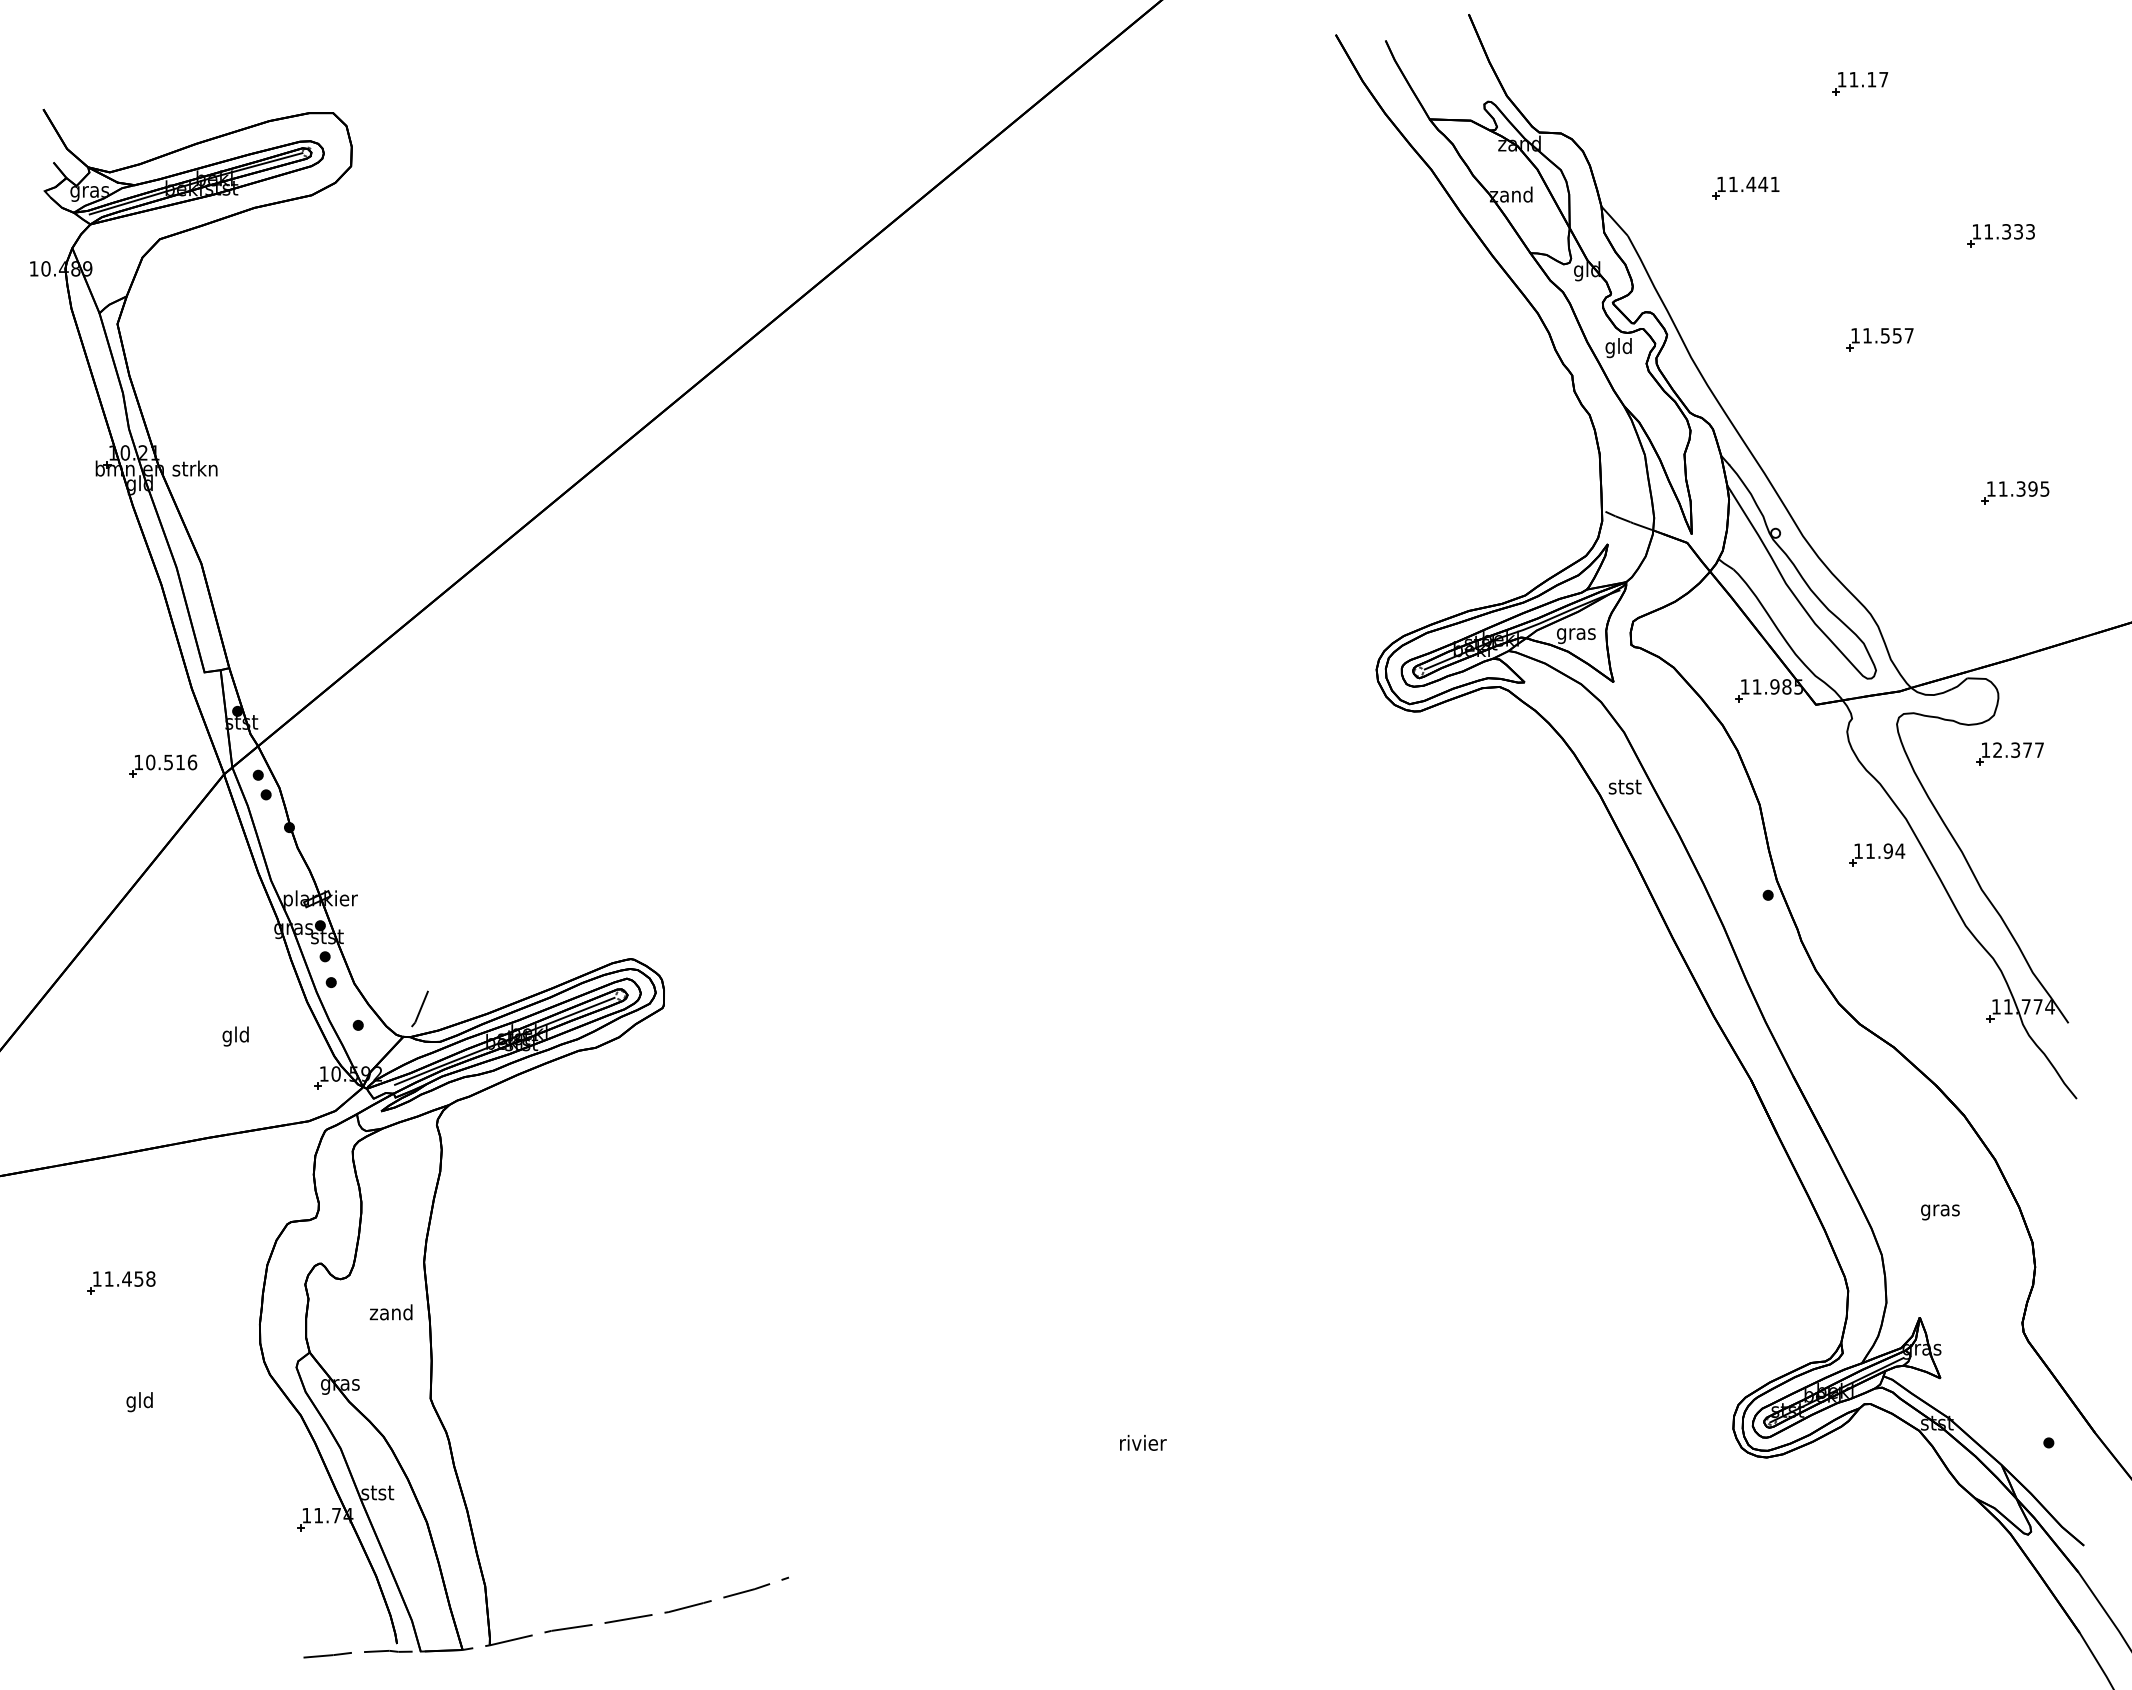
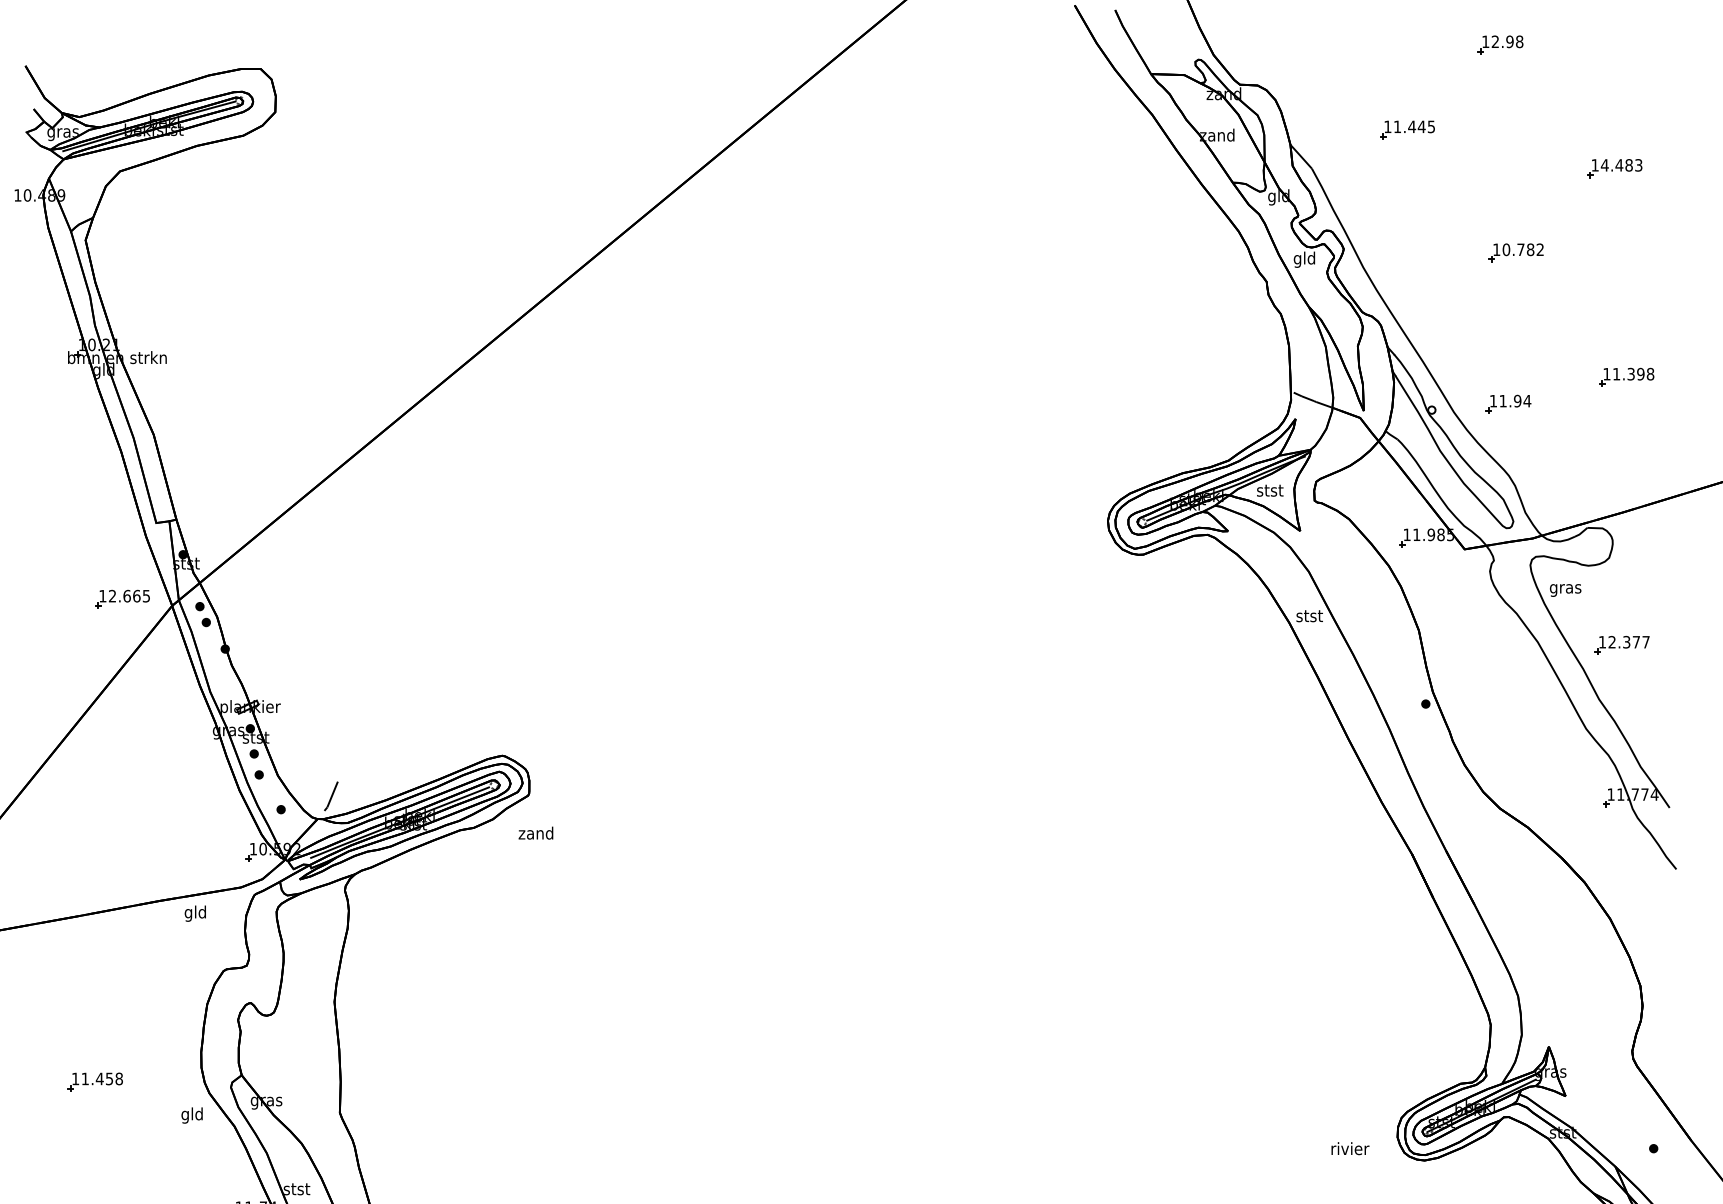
text: (1868, 79) -> (1507, 41), 11.17 -> 12.98
text: (1774, 184) -> (1430, 126), 11.441 -> 11.445
text: (2003, 231) -> (1616, 165), 11.333 -> 14.483
text: (1887, 335) -> (1522, 249), 11.557 -> 10.782
text: (2044, 488) -> (1650, 373), 11.395 -> 11.398
text: (1576, 634) -> (1270, 492), gras -> stst
part: (2009, 753) -> (1621, 644), moved
text: (171, 762) -> (129, 596), 10.516 -> 12.665
part: (1877, 854) -> (1508, 403), moved
text: (235, 1036) -> (195, 913), moved
text: (1940, 1212) -> (1565, 590), moved
part: (121, 1282) -> (95, 1081), moved
text: (390, 1312) -> (535, 833), moved
text: (139, 1402) -> (191, 1115), moved
text: (1143, 1442) -> (1350, 1148), moved

